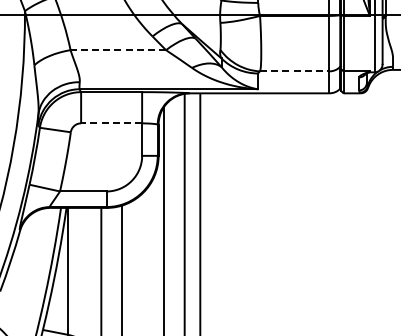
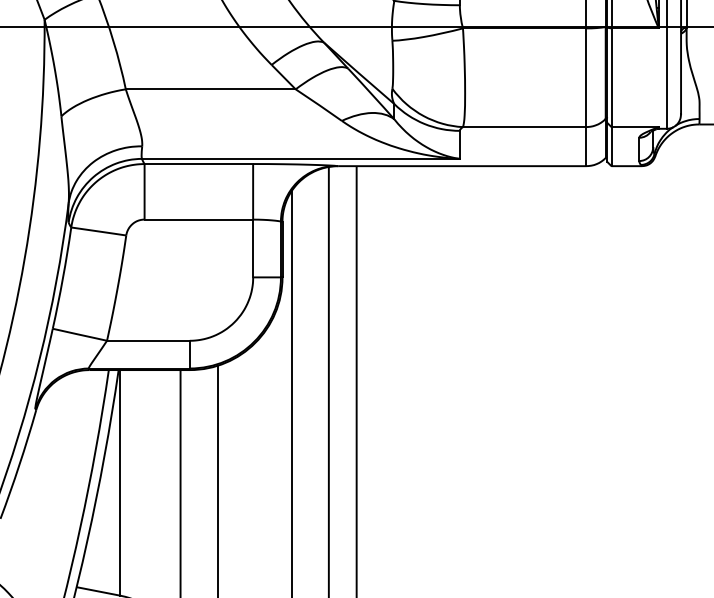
line: (118, 50) -> (211, 89), dashed -> solid
line: (294, 71) -> (524, 127), dashed -> solid
line: (111, 123) -> (198, 219), dashed -> solid

